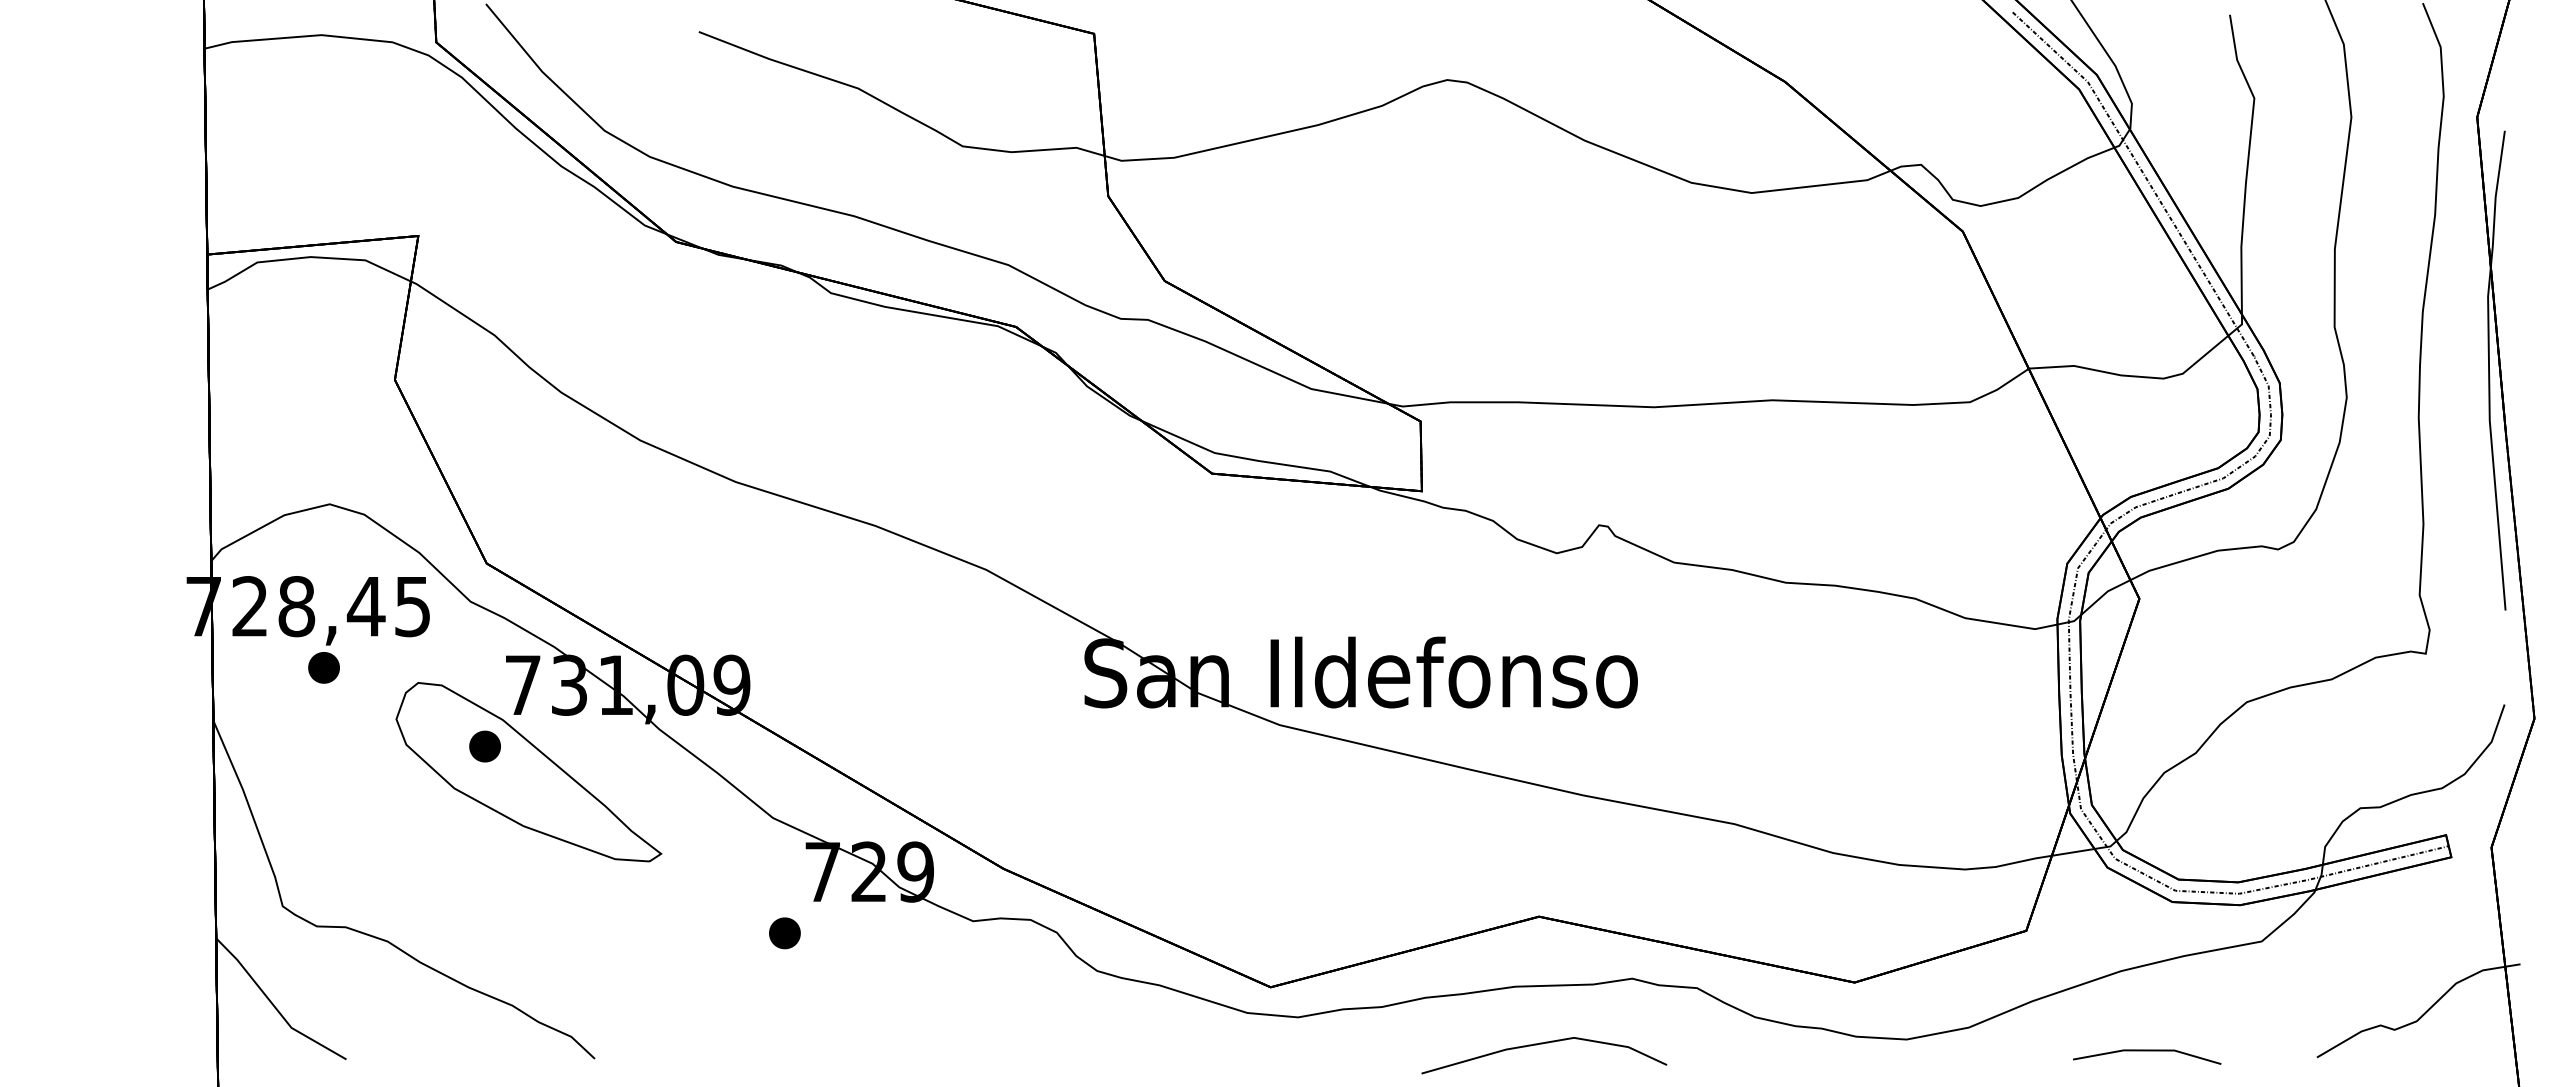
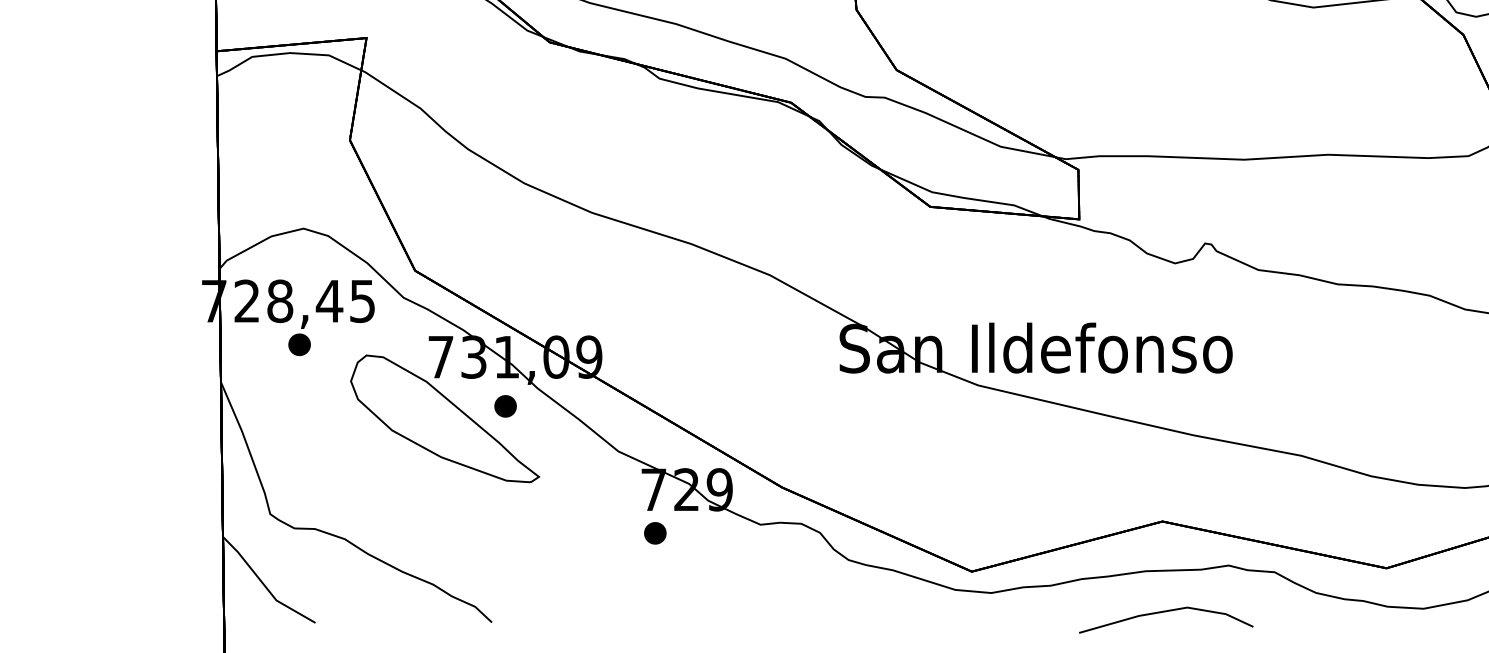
part: (484, 746) -> (505, 406), moved
part: (784, 933) -> (655, 533), moved

